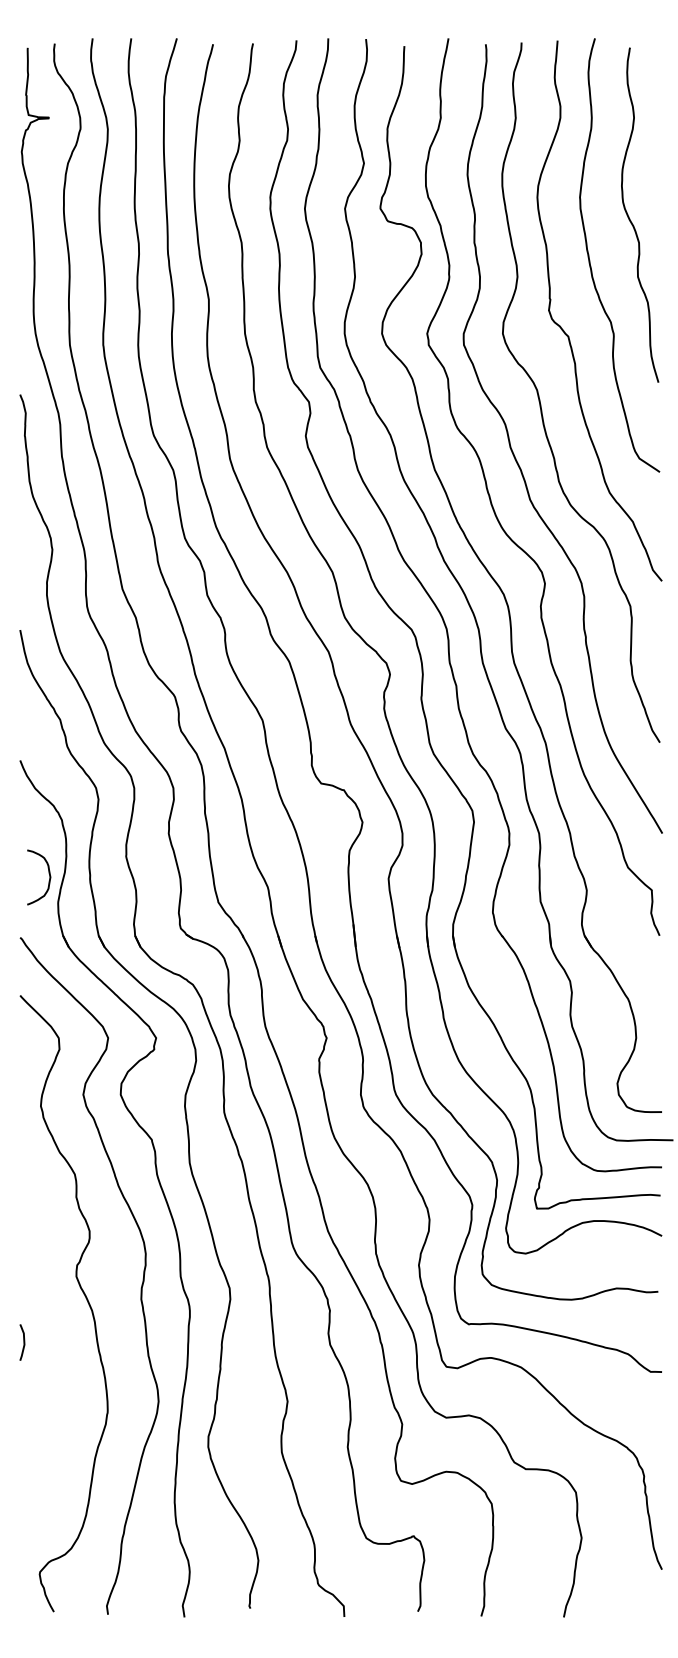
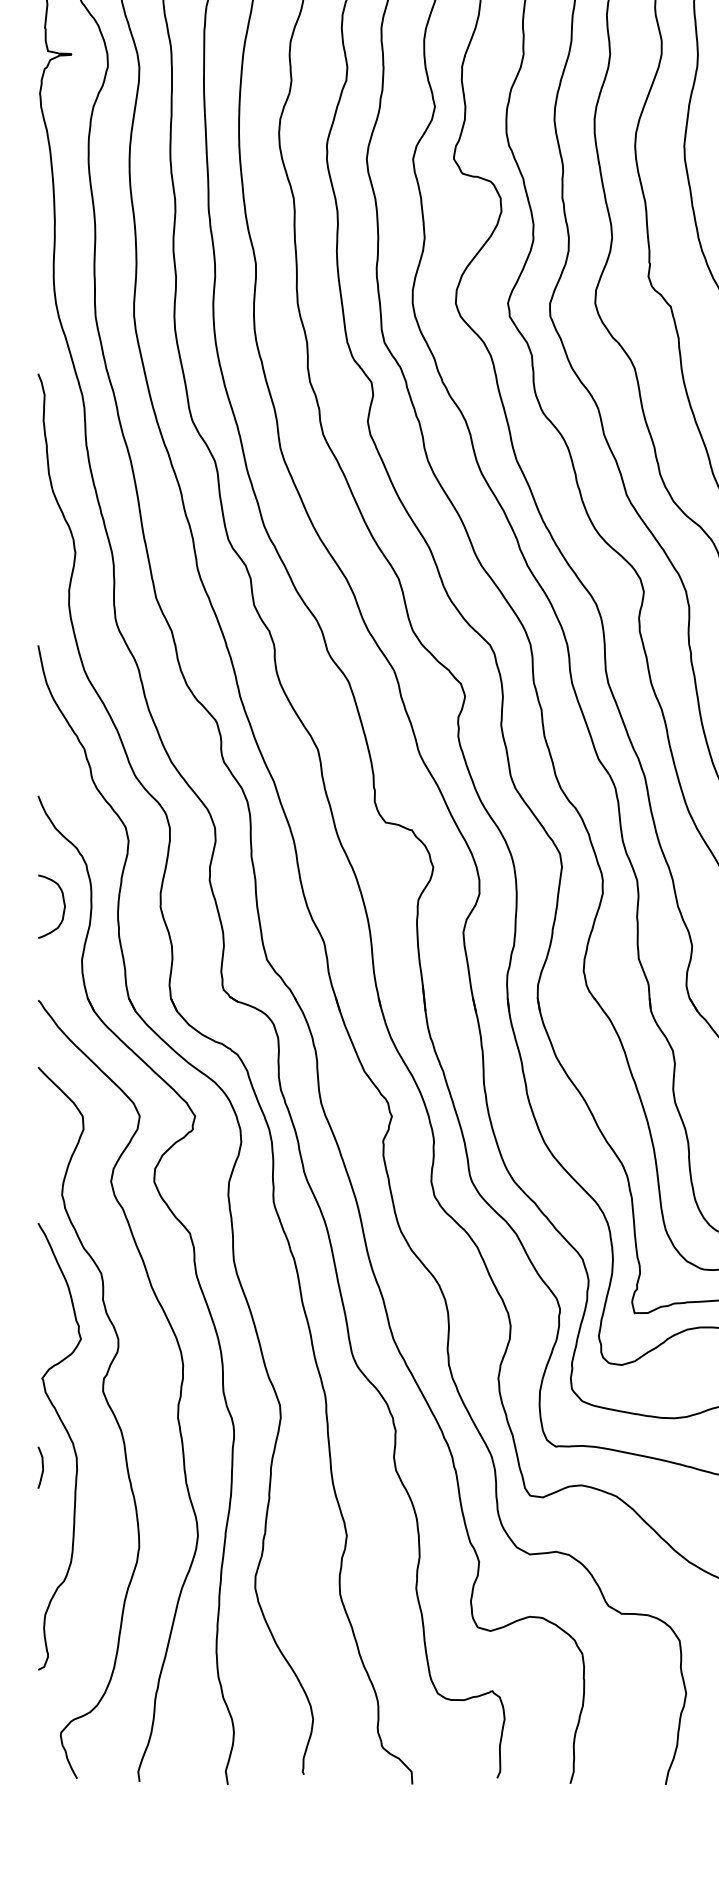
curve: (48, 873) -> (62, 902), moved
curve: (48, 1320) -> (70, 1442), added

